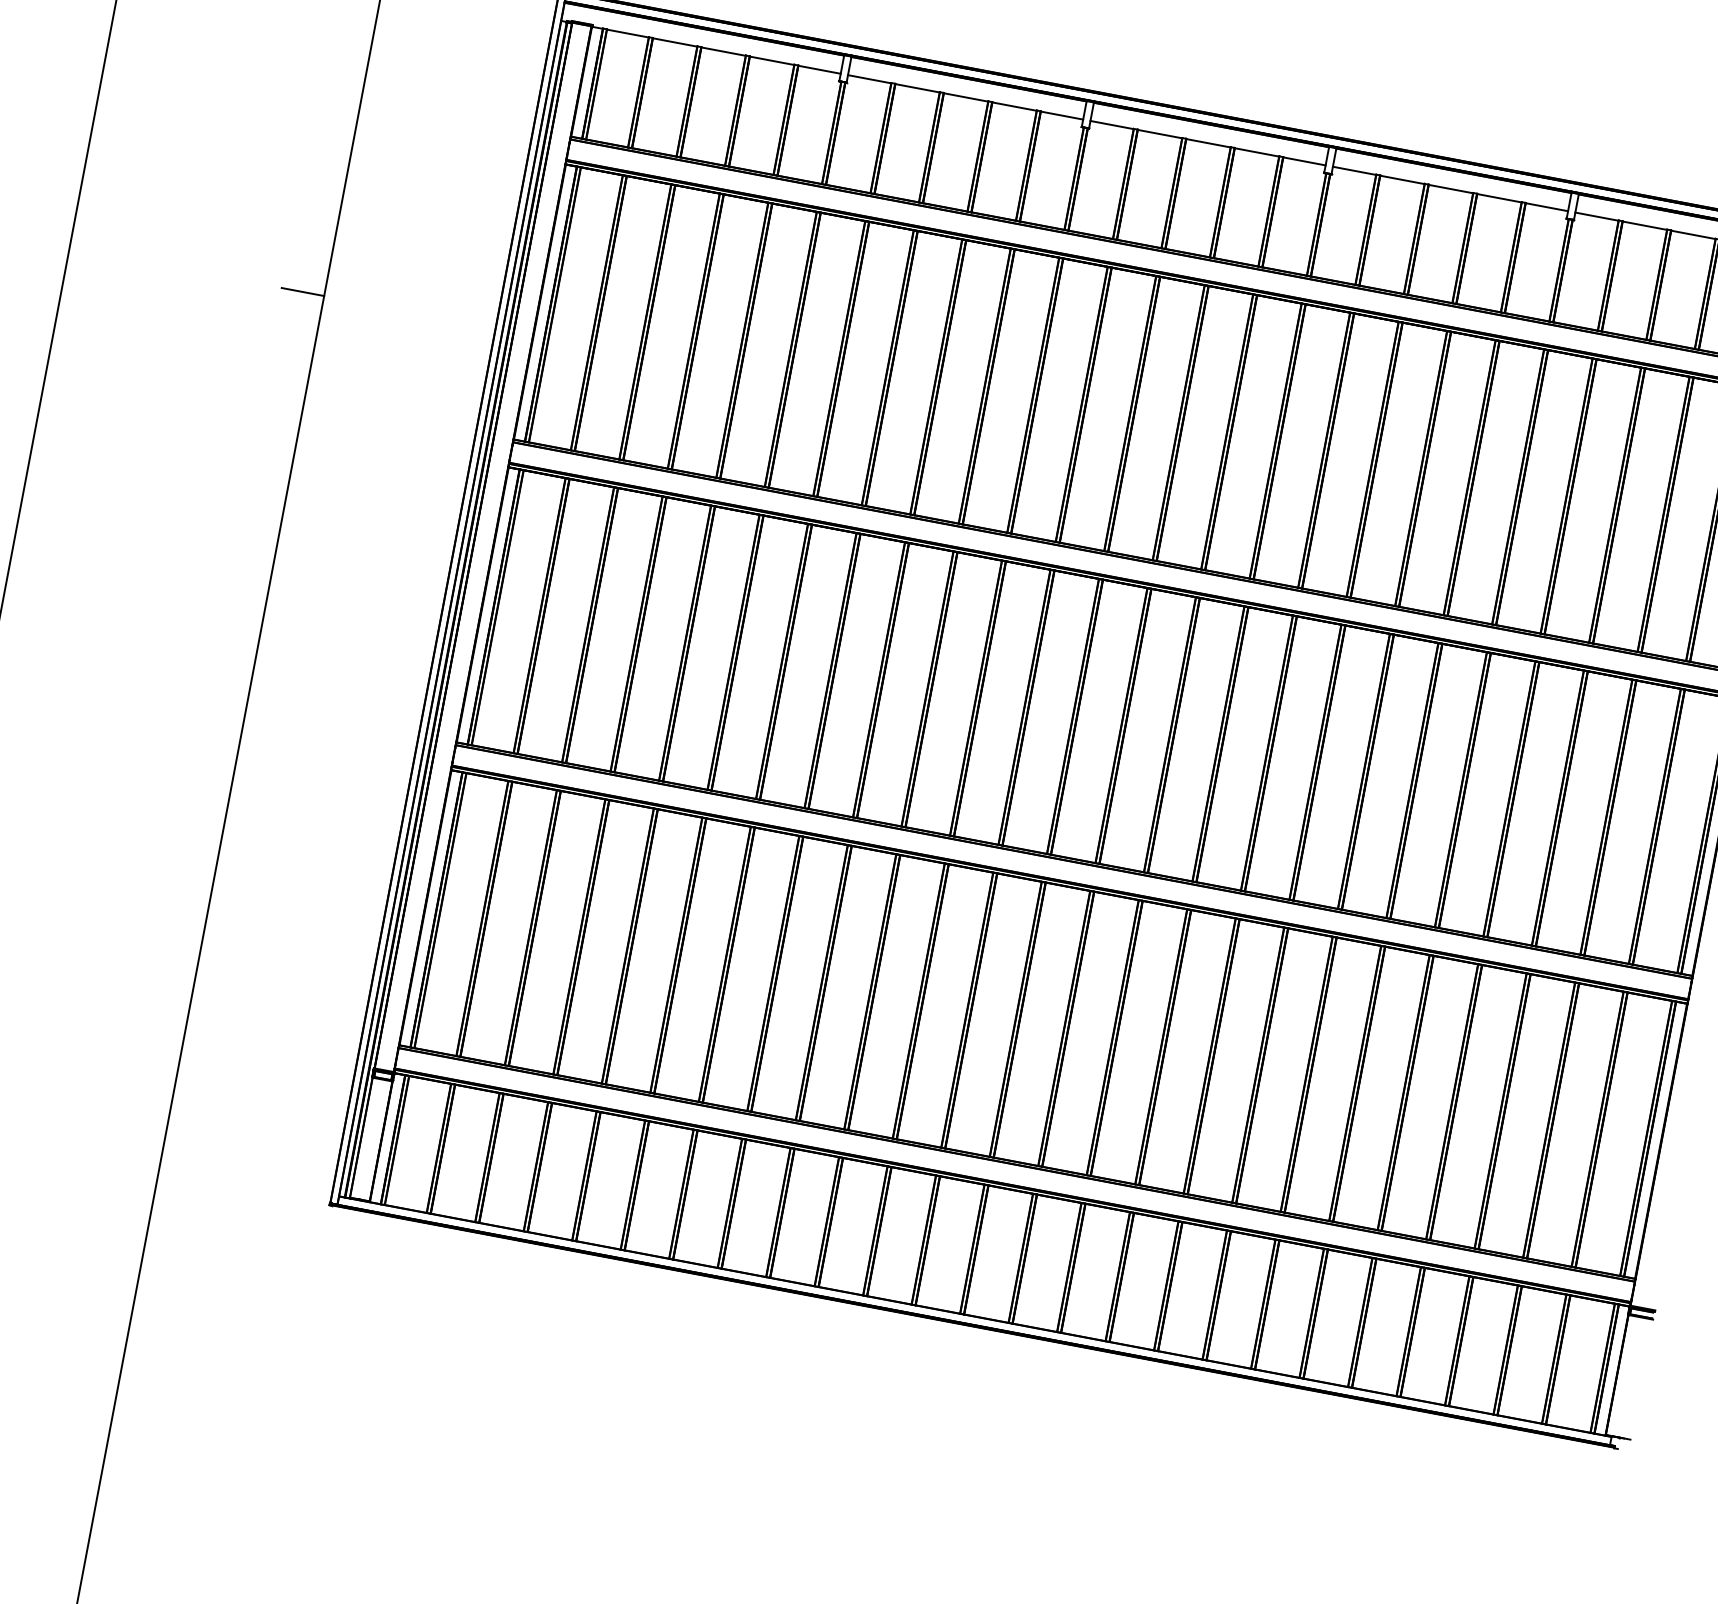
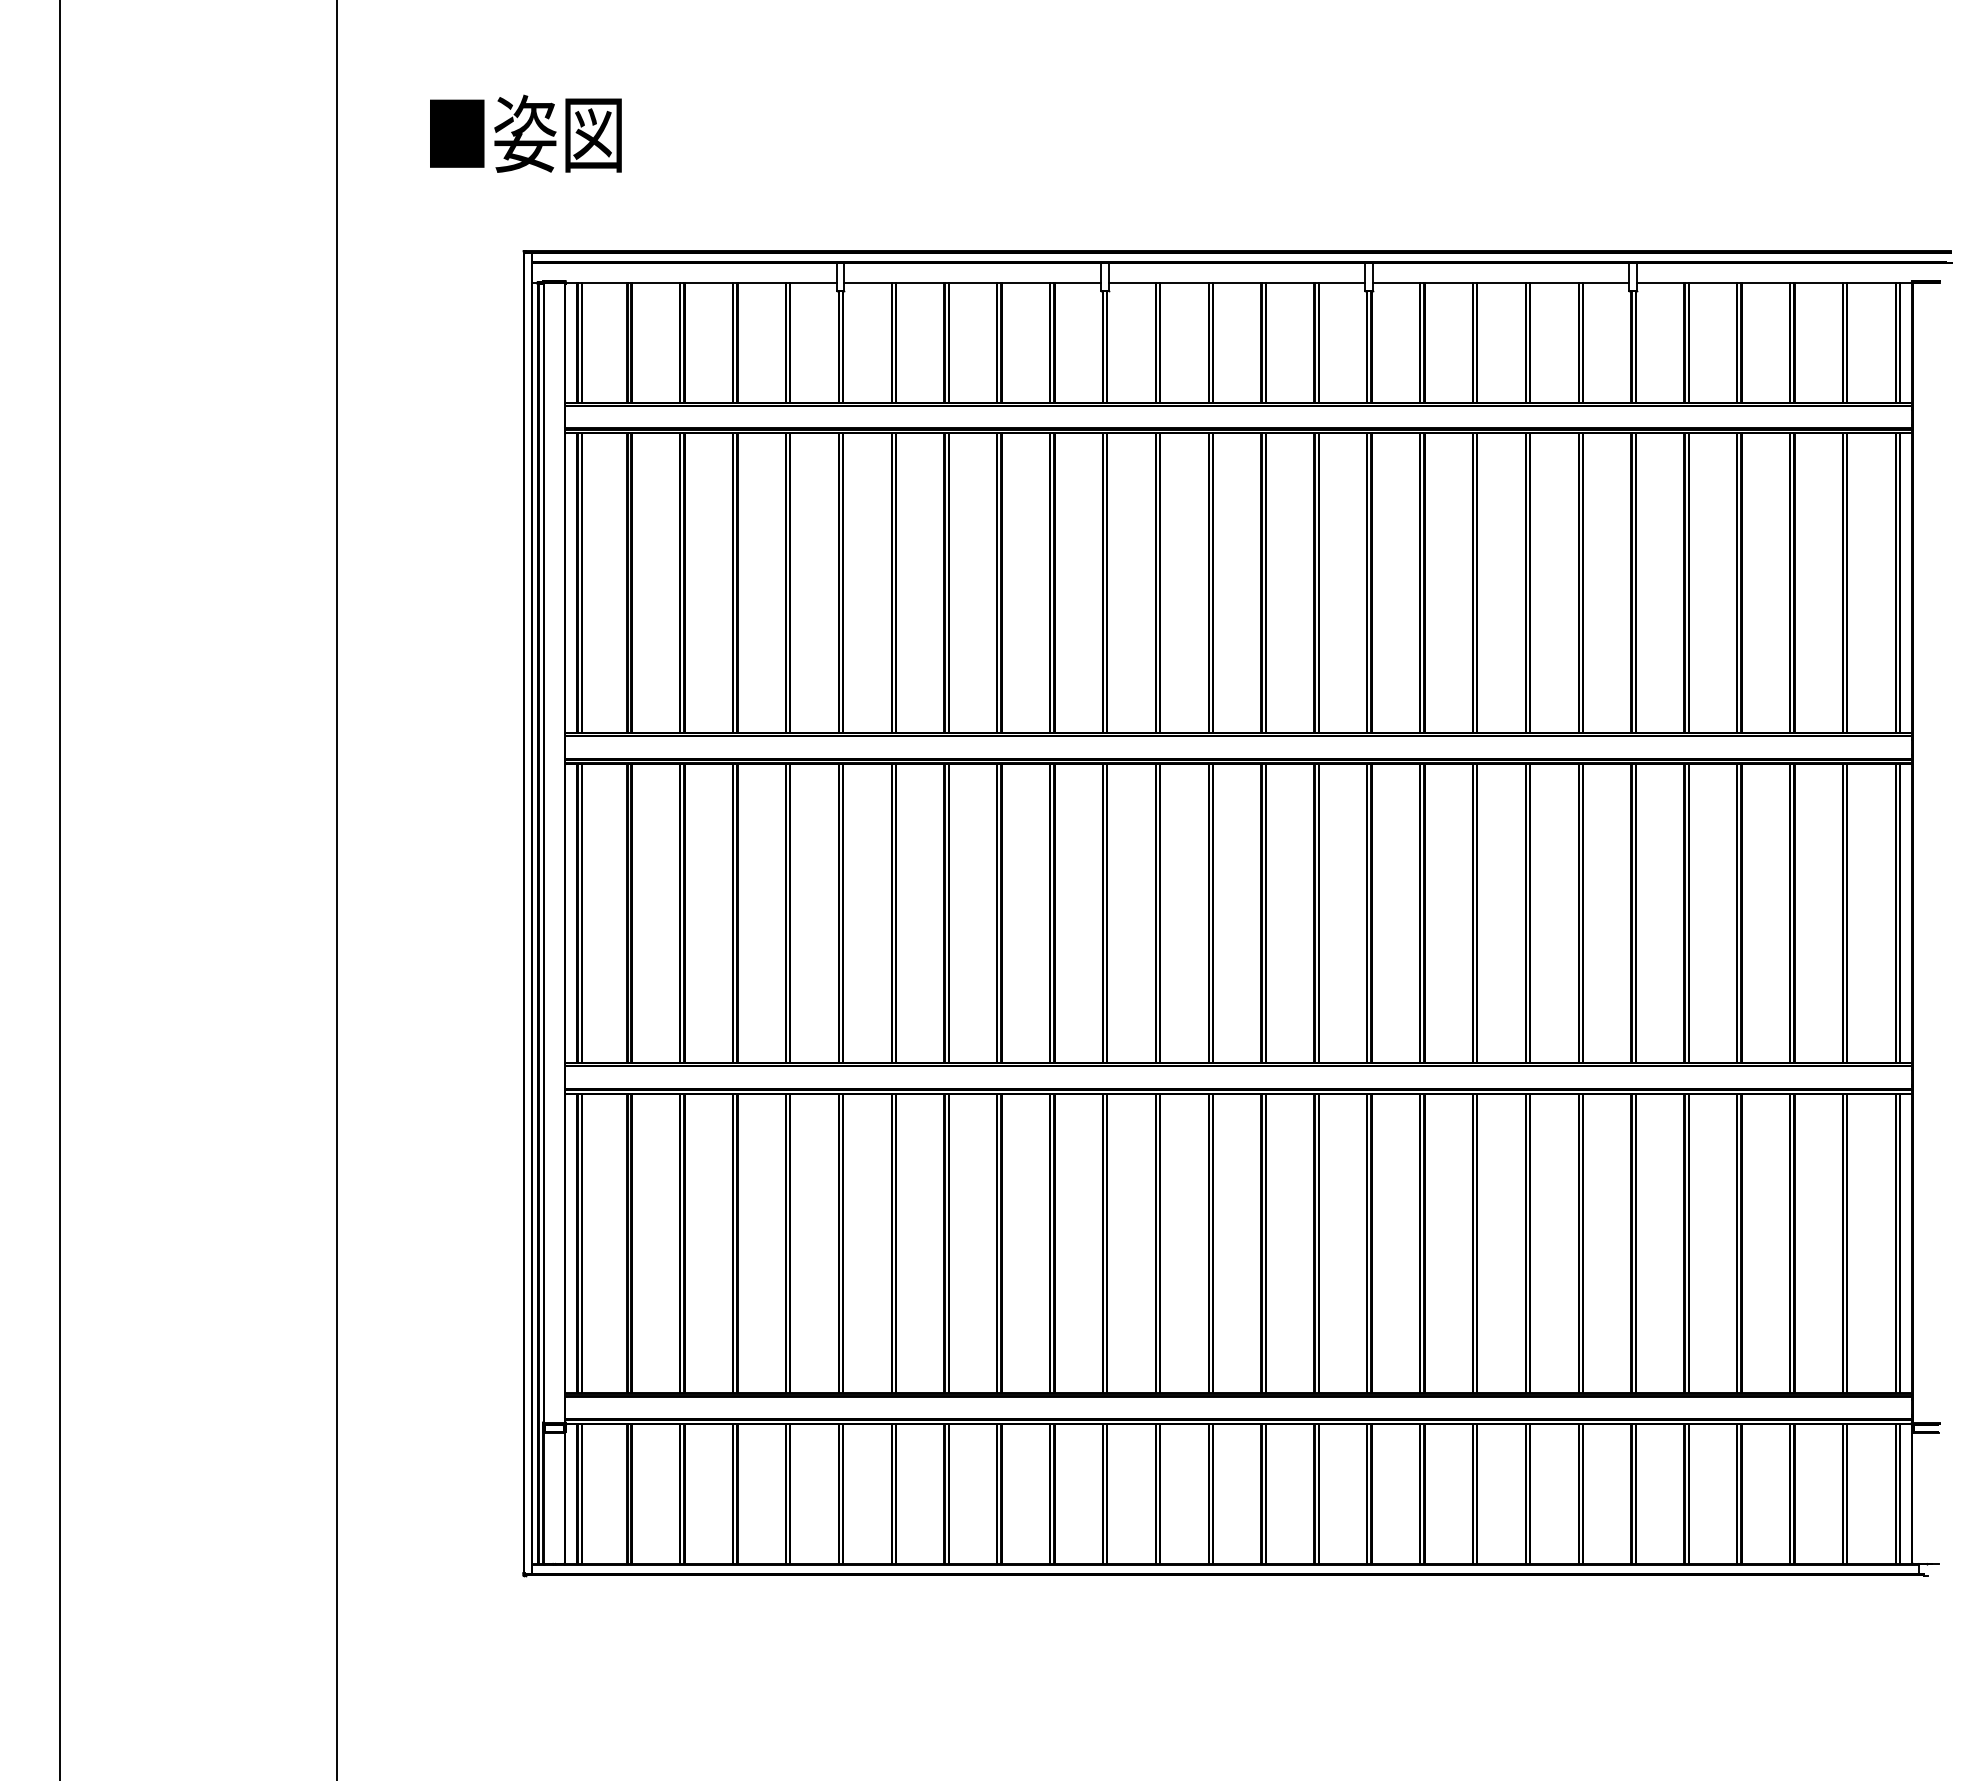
line: (302, 291) -> (313, 619), removed

